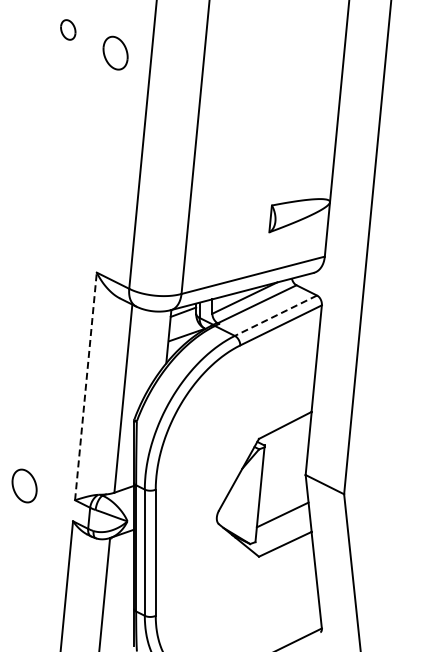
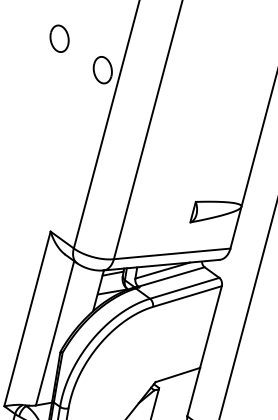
part: (68, 29) -> (59, 38), size x1.67
part: (115, 52) -> (102, 69), moved
line: (275, 315) -> (184, 288), dashed -> solid
line: (85, 385) -> (27, 318), dashed -> solid

